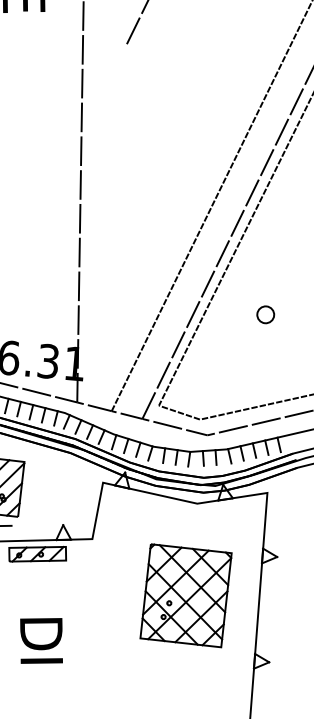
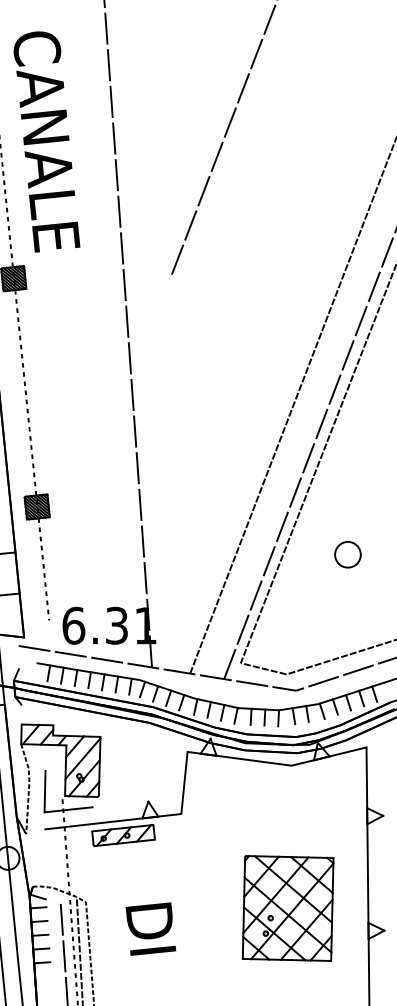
part: (265, 314) -> (347, 554), size x1.4
part: (185, 595) -> (287, 908), moved
text: (41, 640) -> (150, 928), moved

